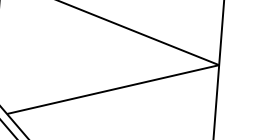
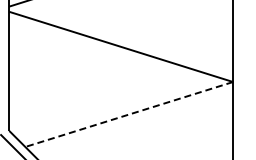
line: (113, 89) -> (129, 114), solid -> dashed

